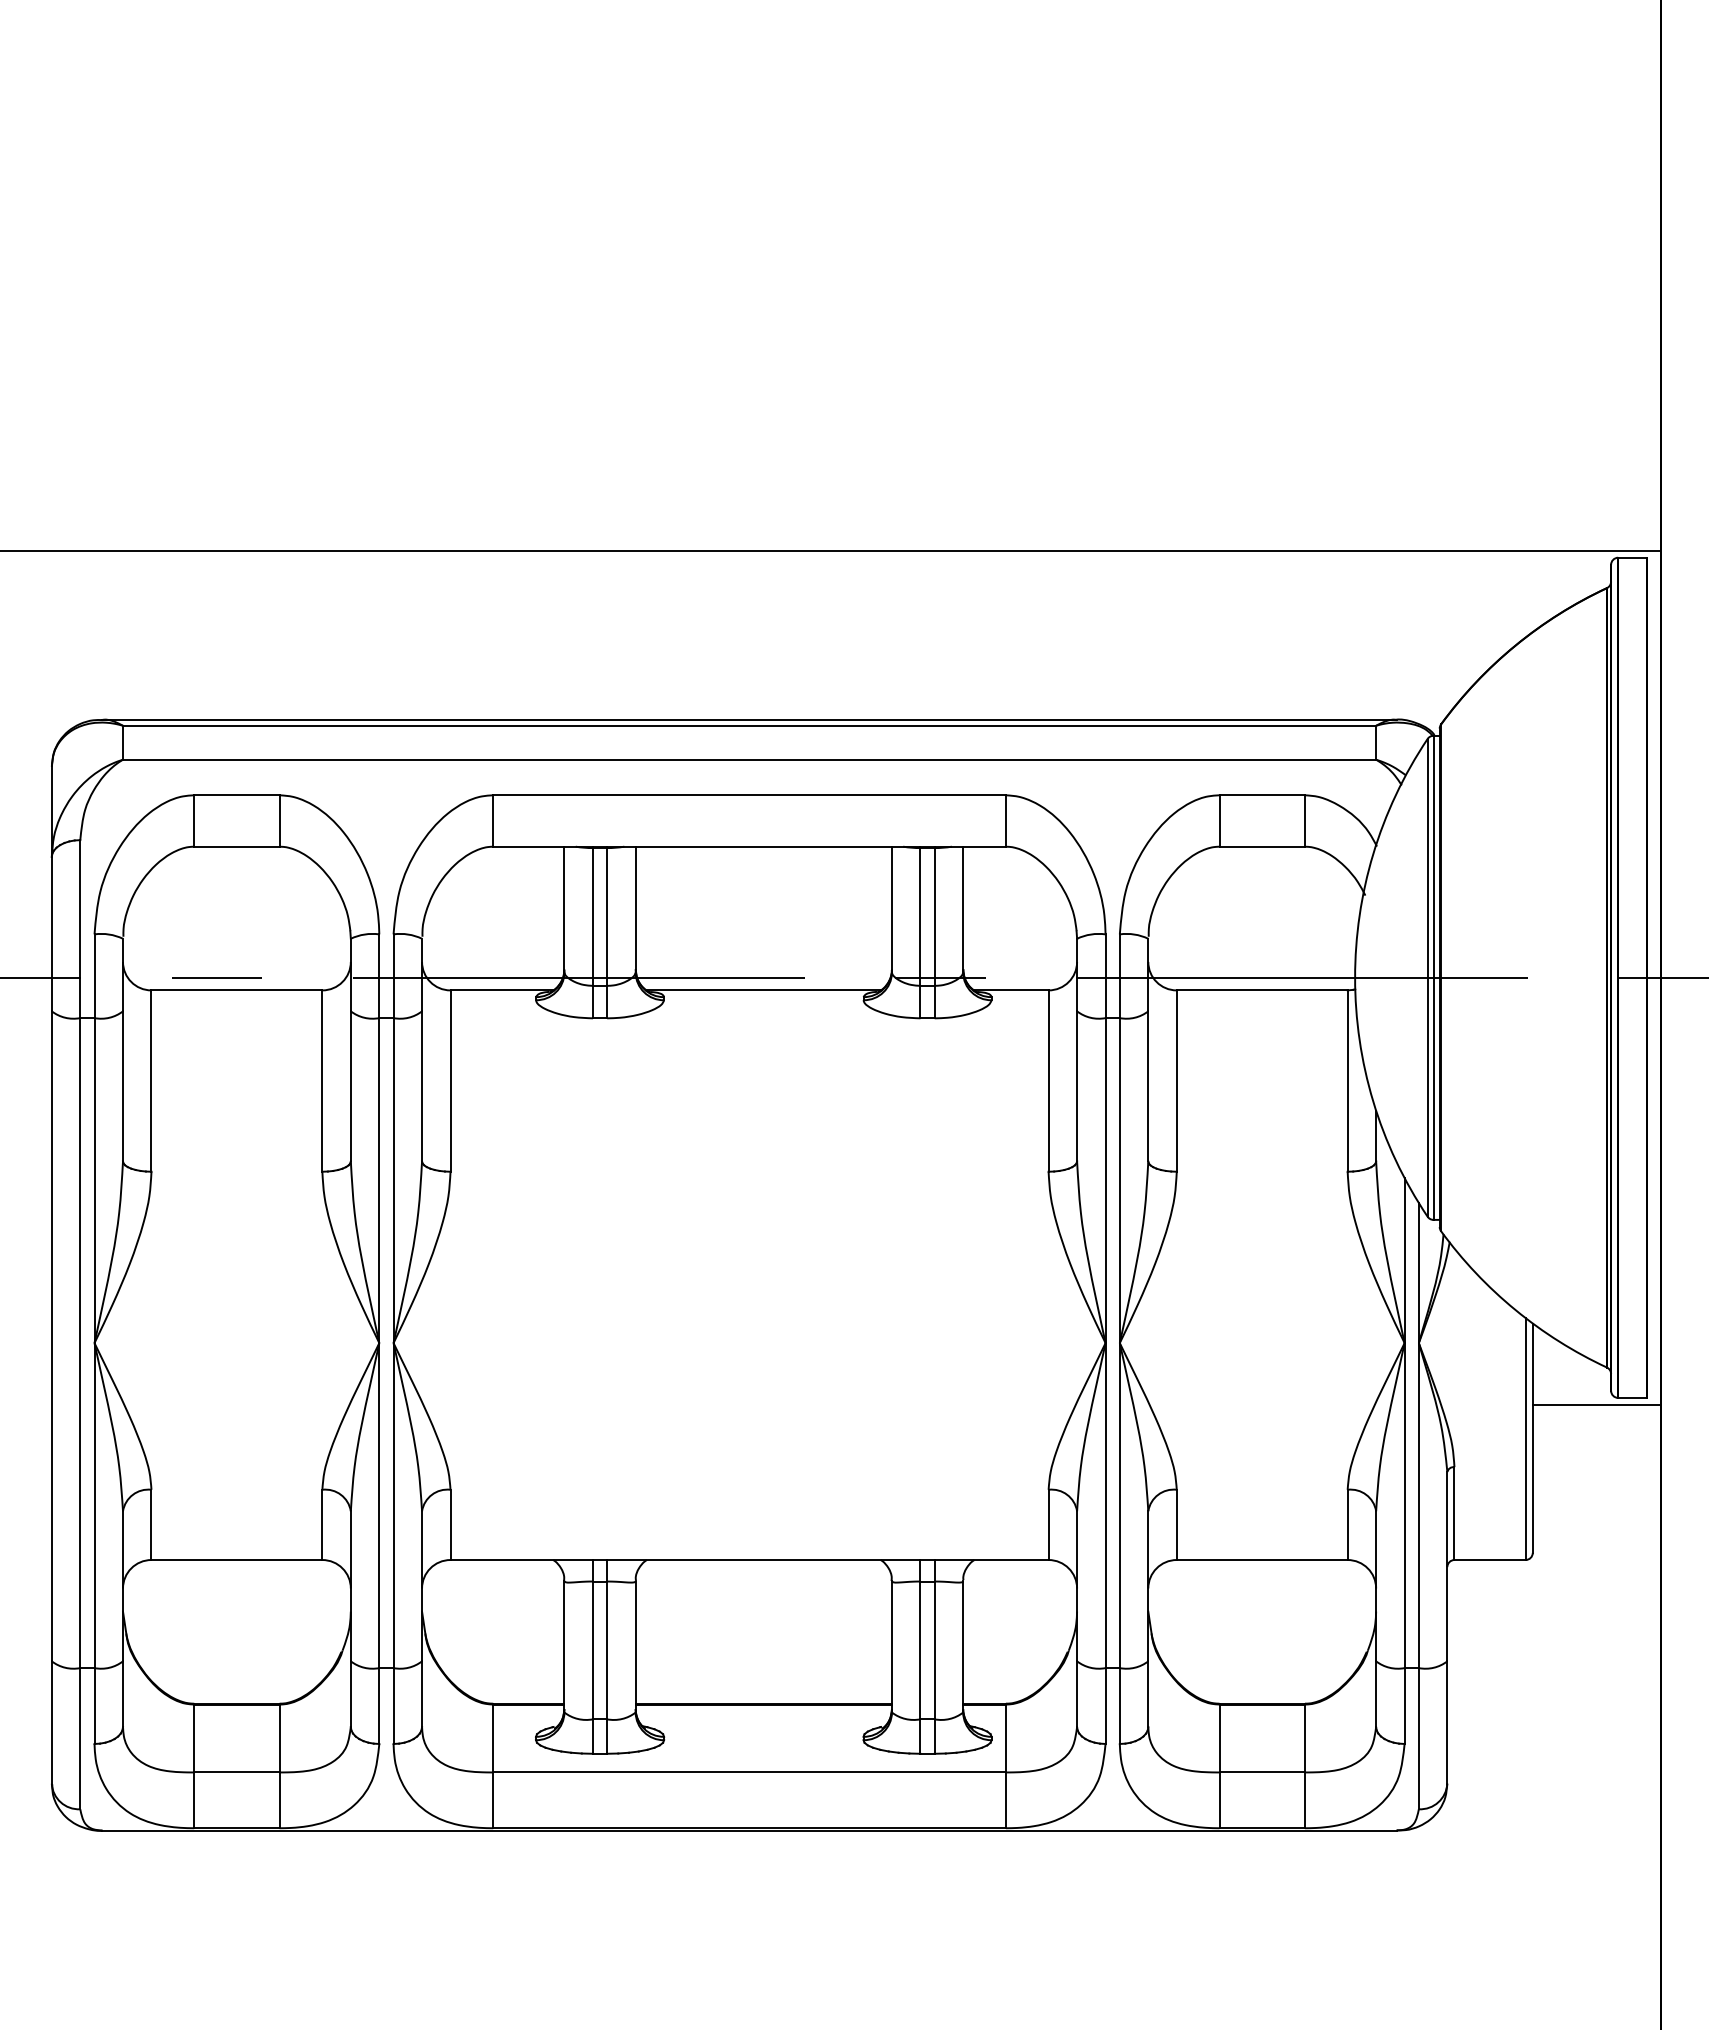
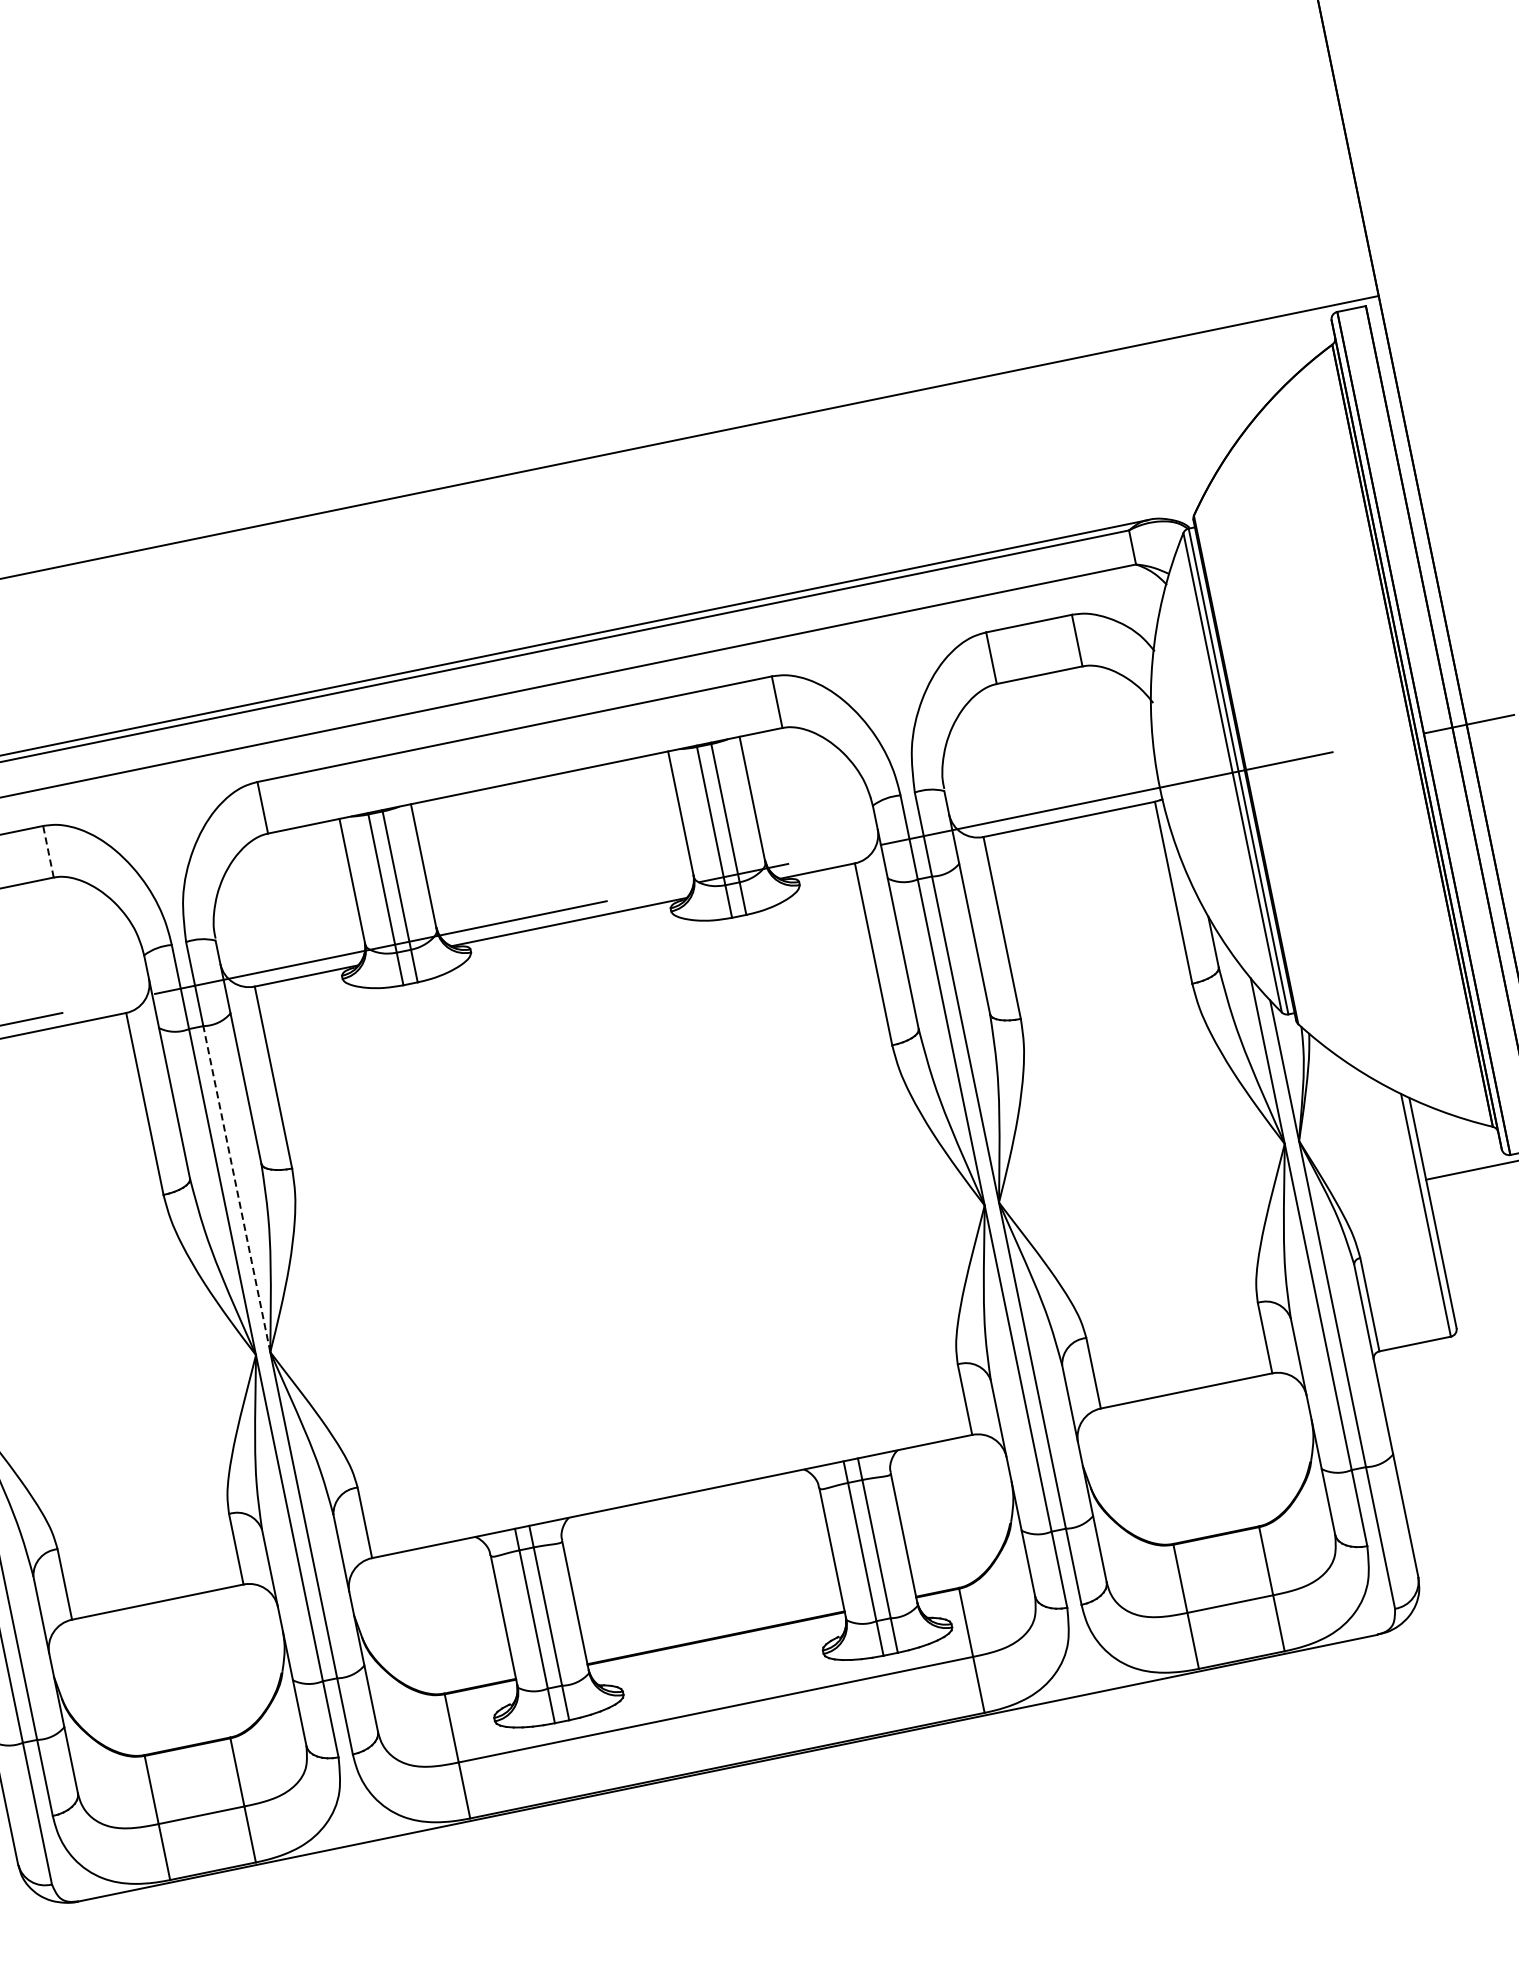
line: (279, 820) -> (48, 851), solid -> dashed
line: (393, 1180) -> (236, 1189), solid -> dashed

